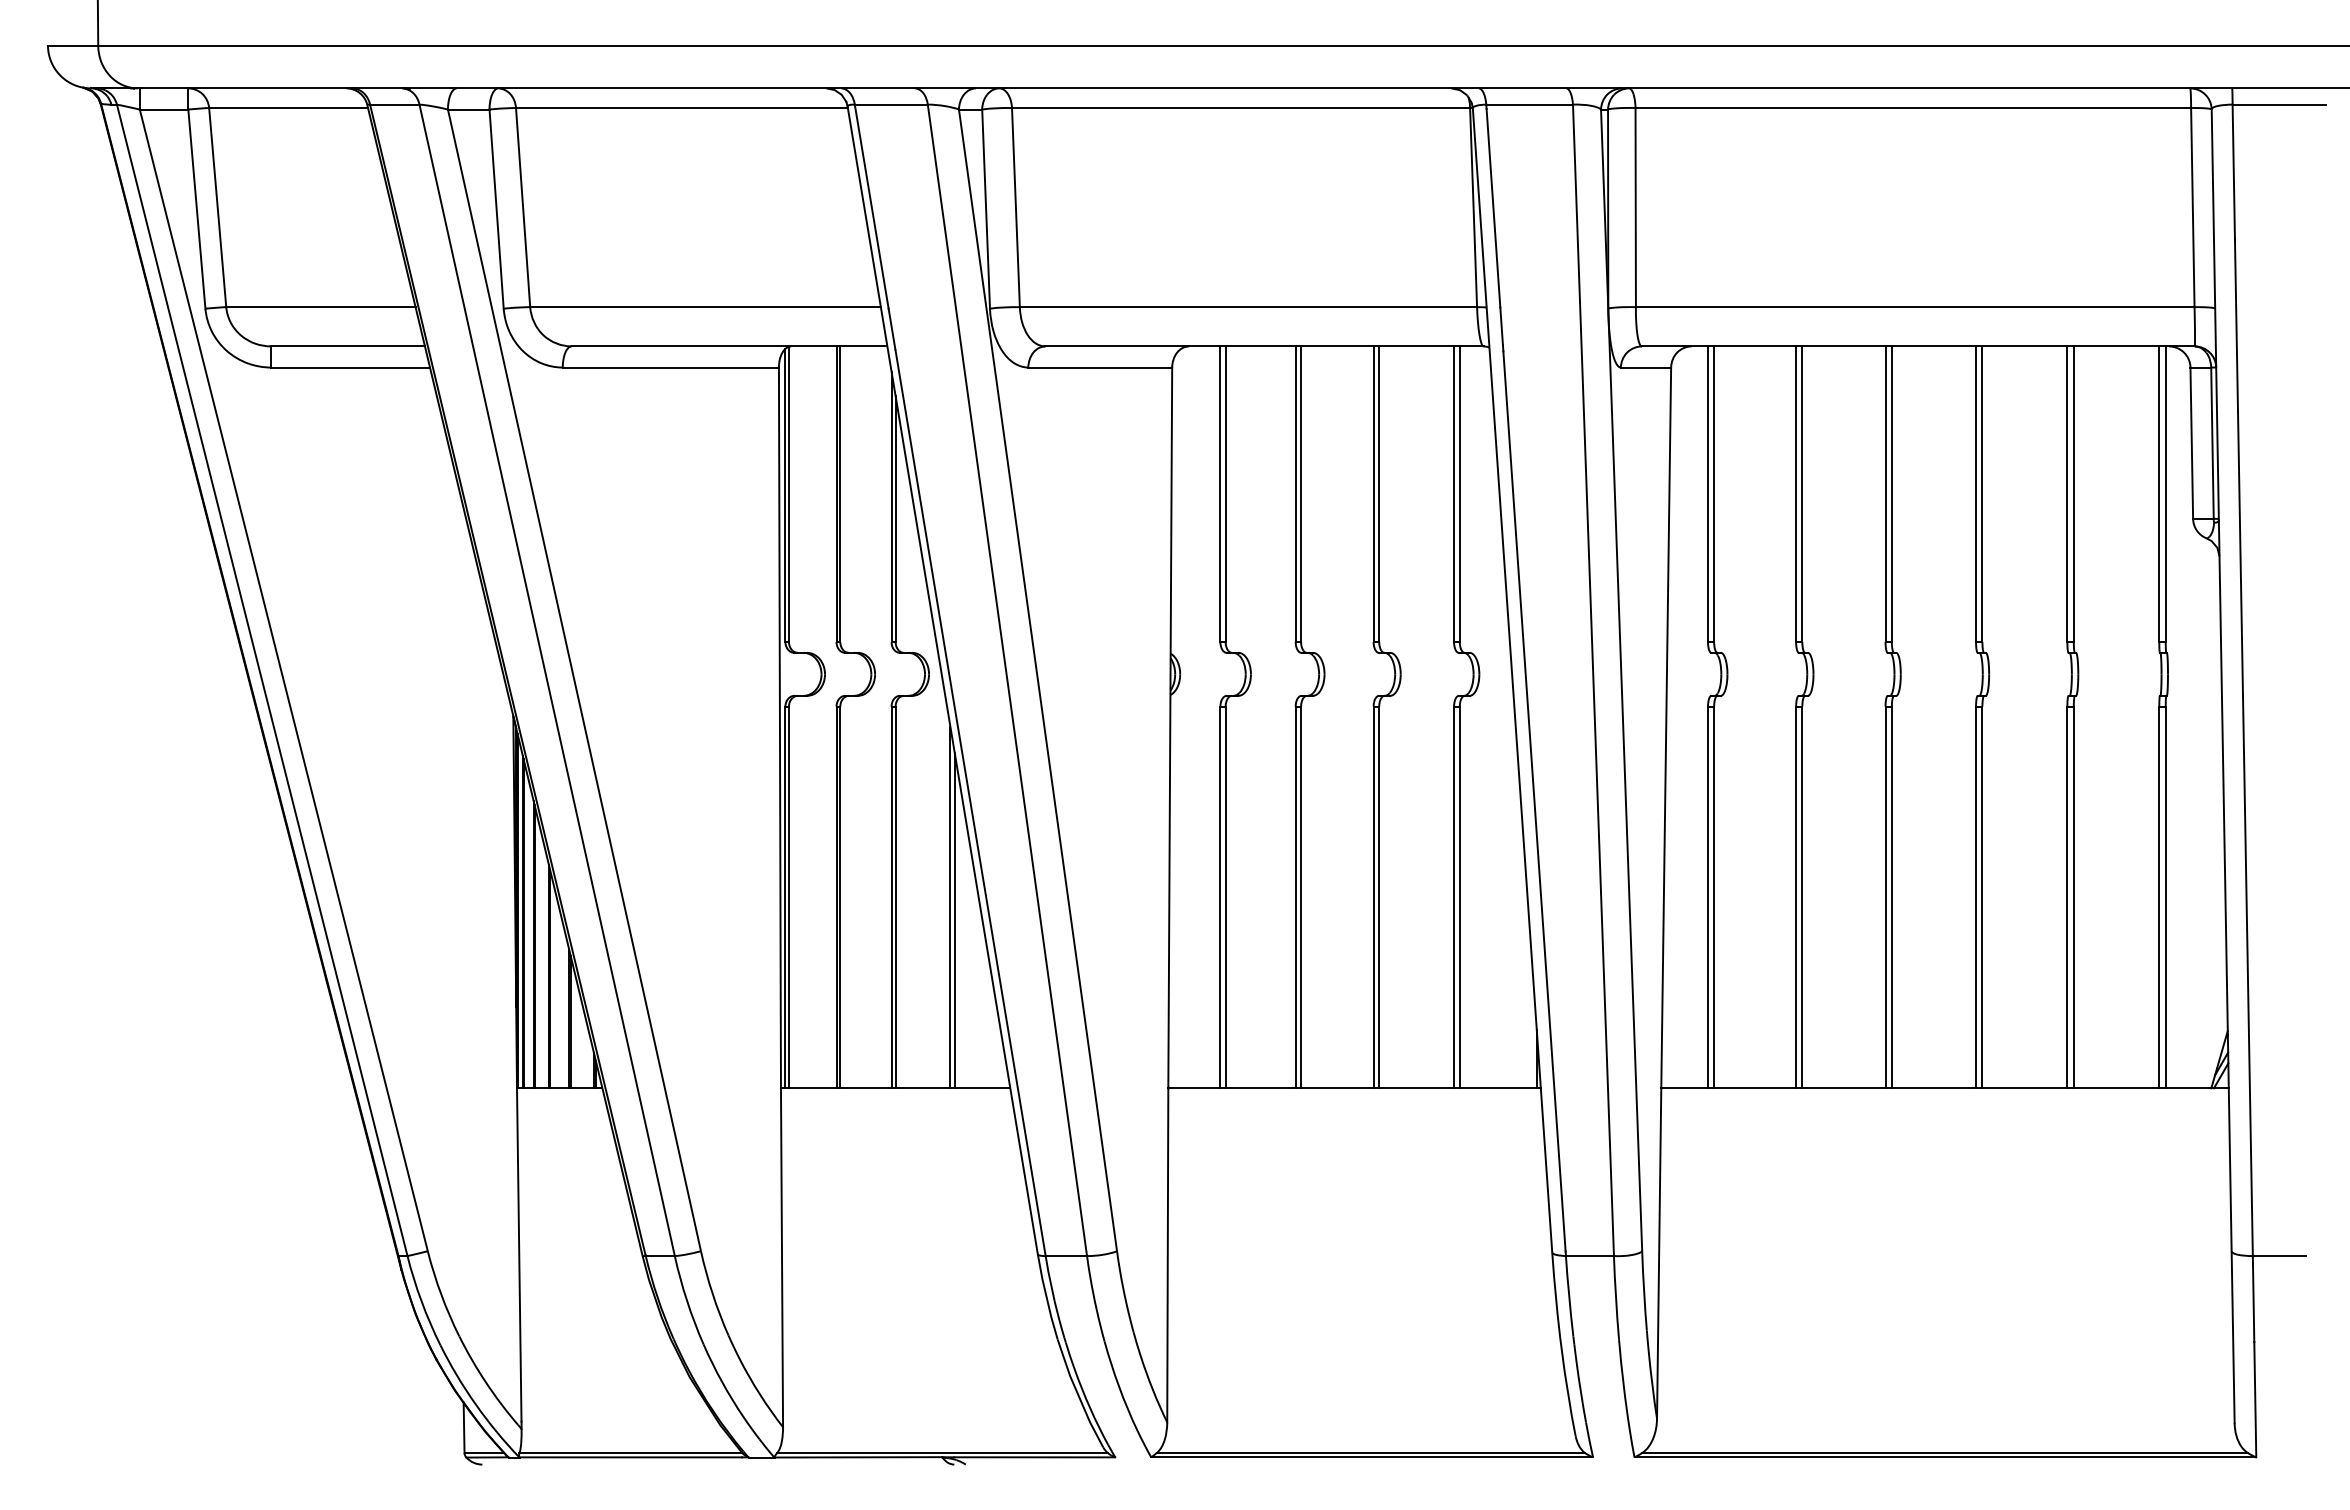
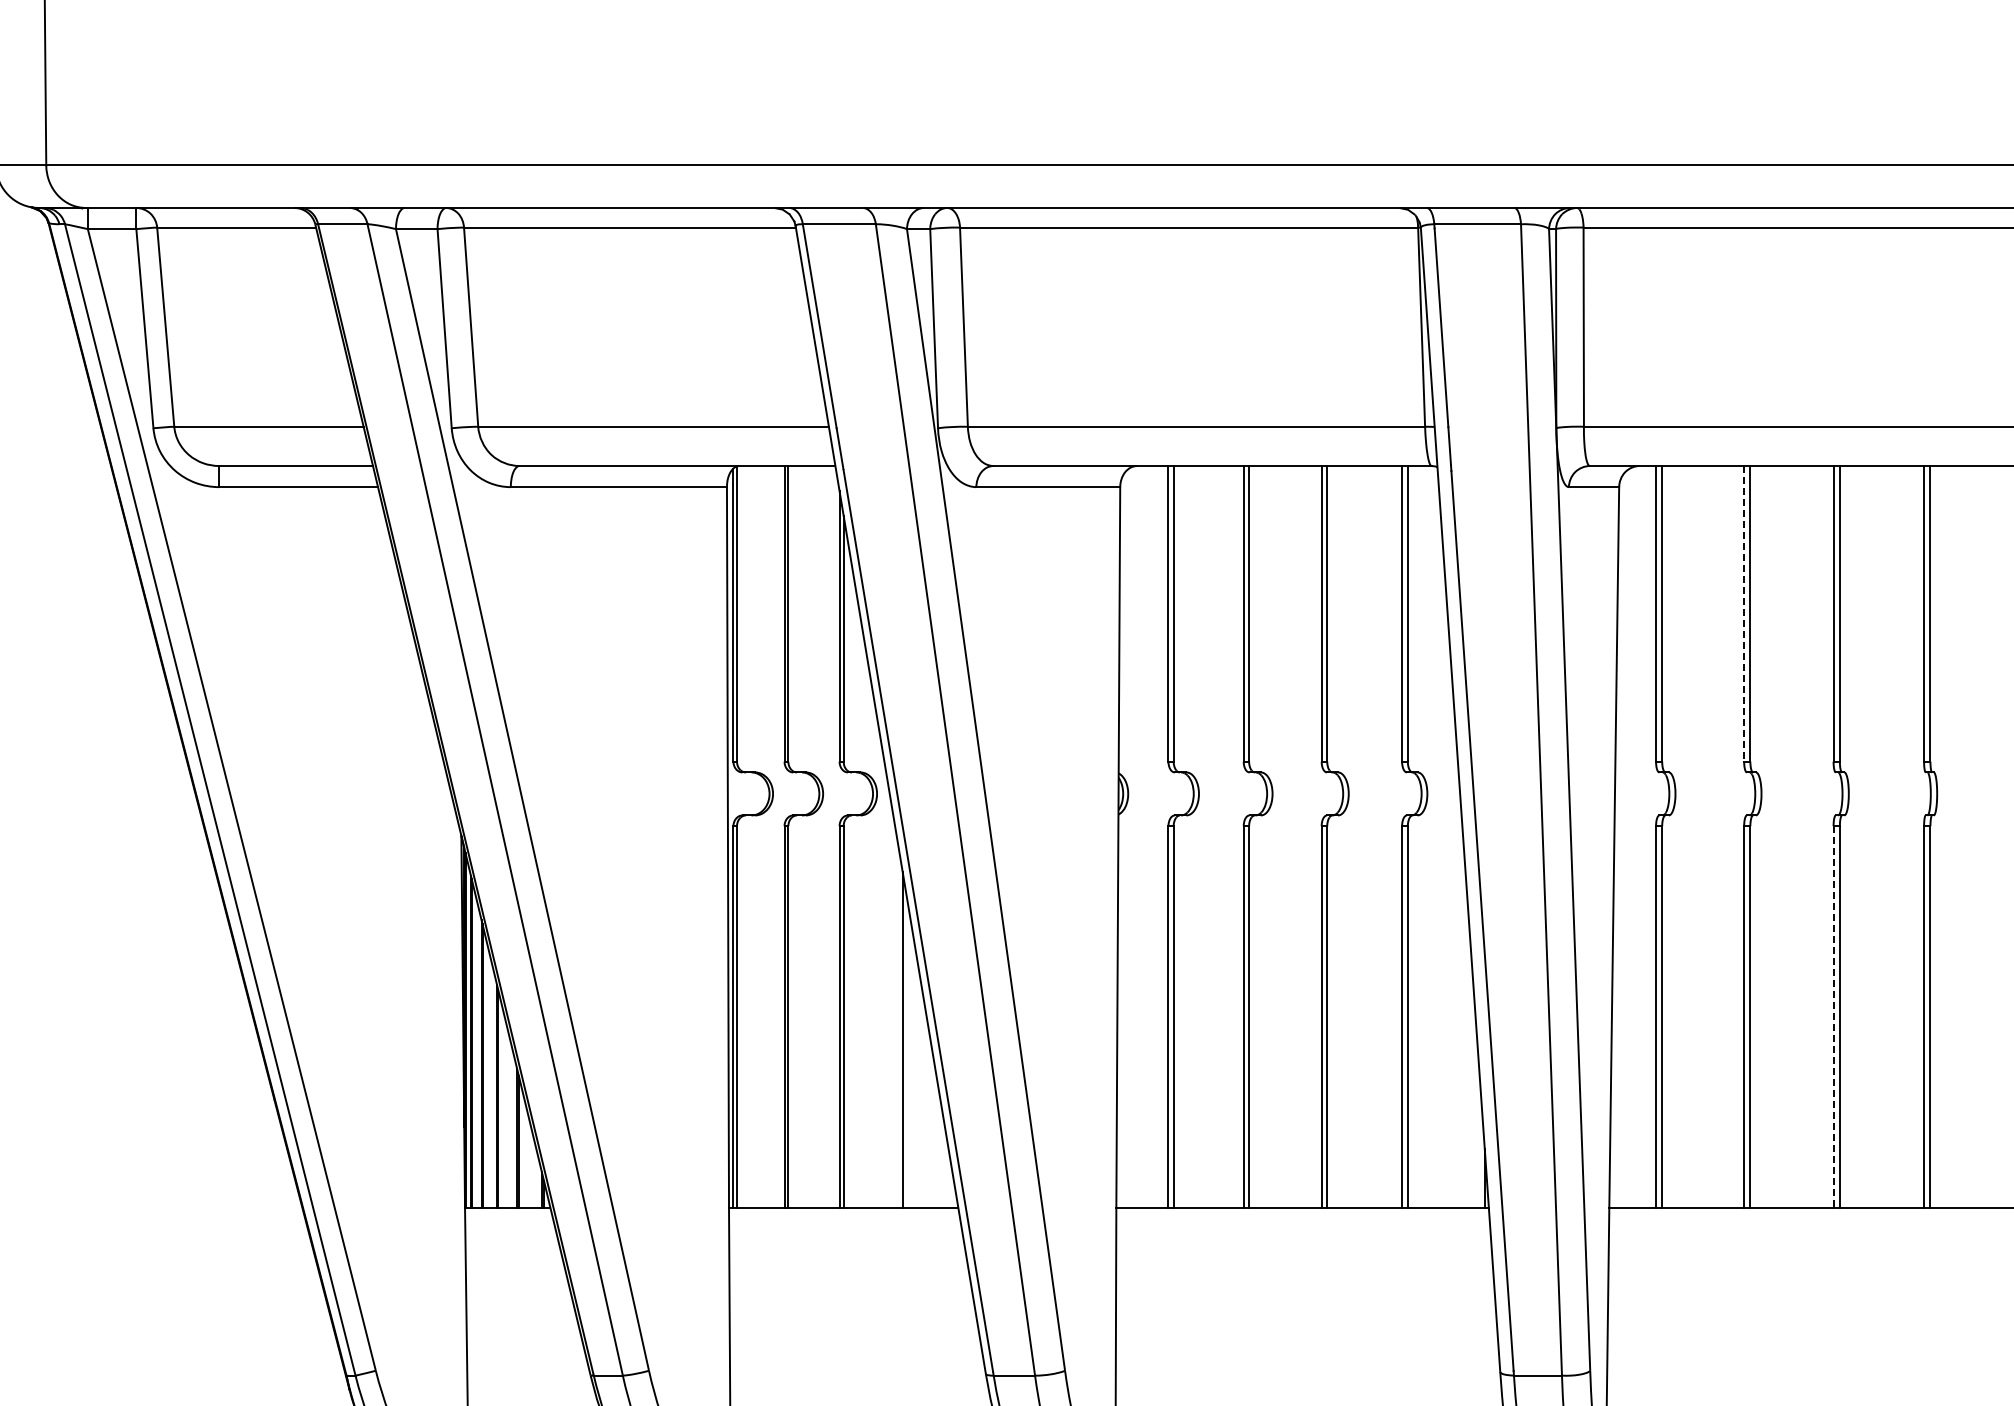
line: (1796, 494) -> (1744, 614), solid -> dashed
line: (1885, 897) -> (1833, 1017), solid -> dashed
line: (950, 907) -> (898, 1027), removed

